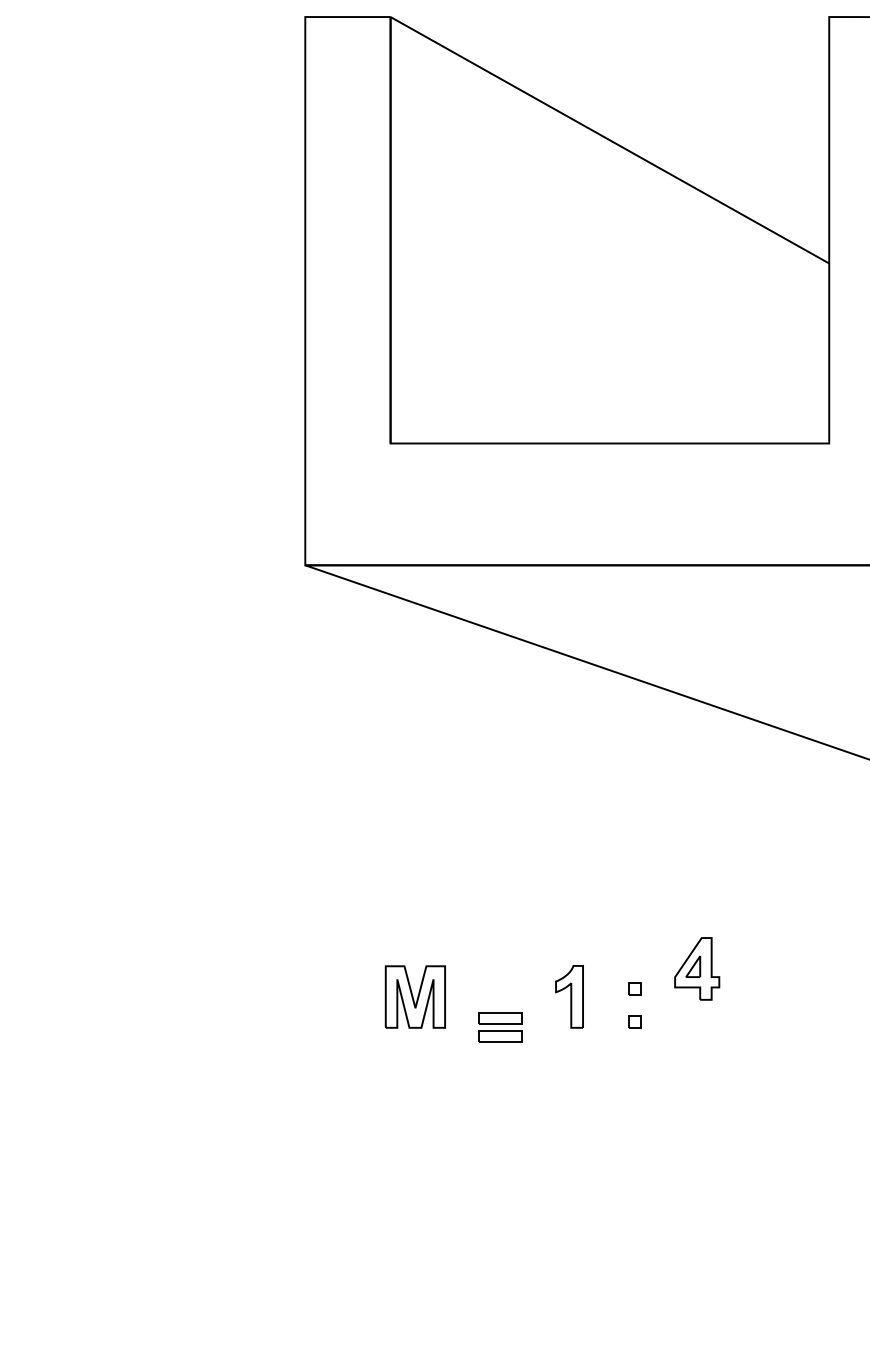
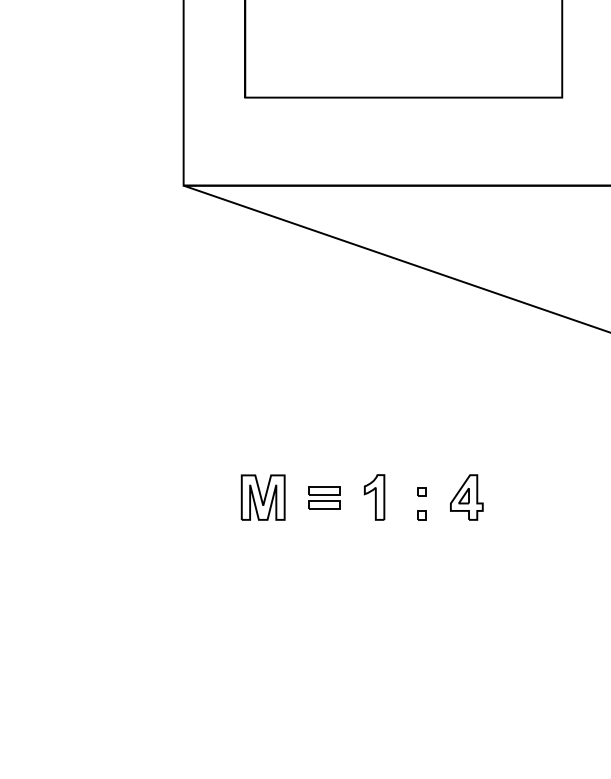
part: (697, 968) -> (467, 497), moved
part: (500, 1027) -> (324, 497), moved

